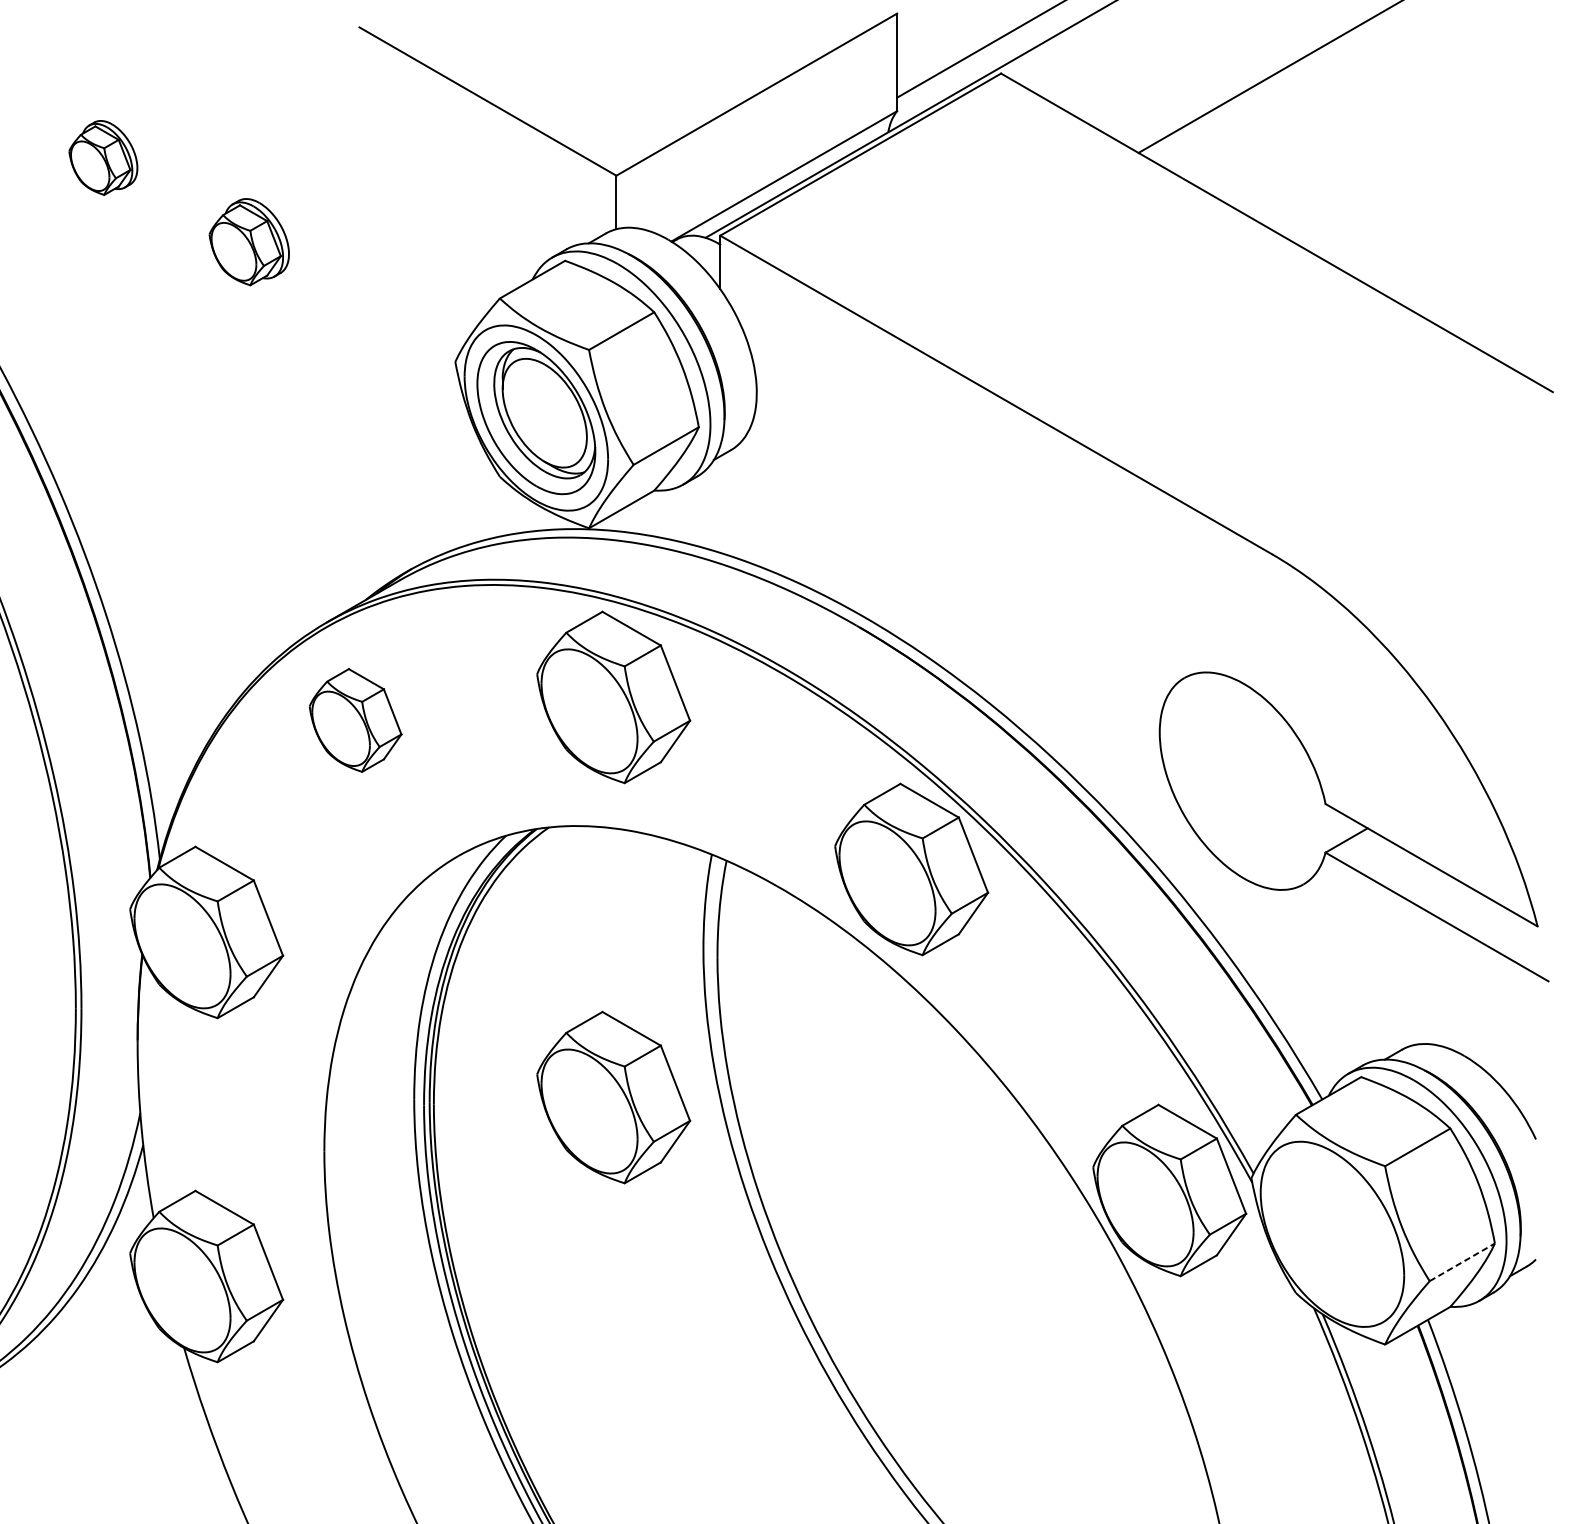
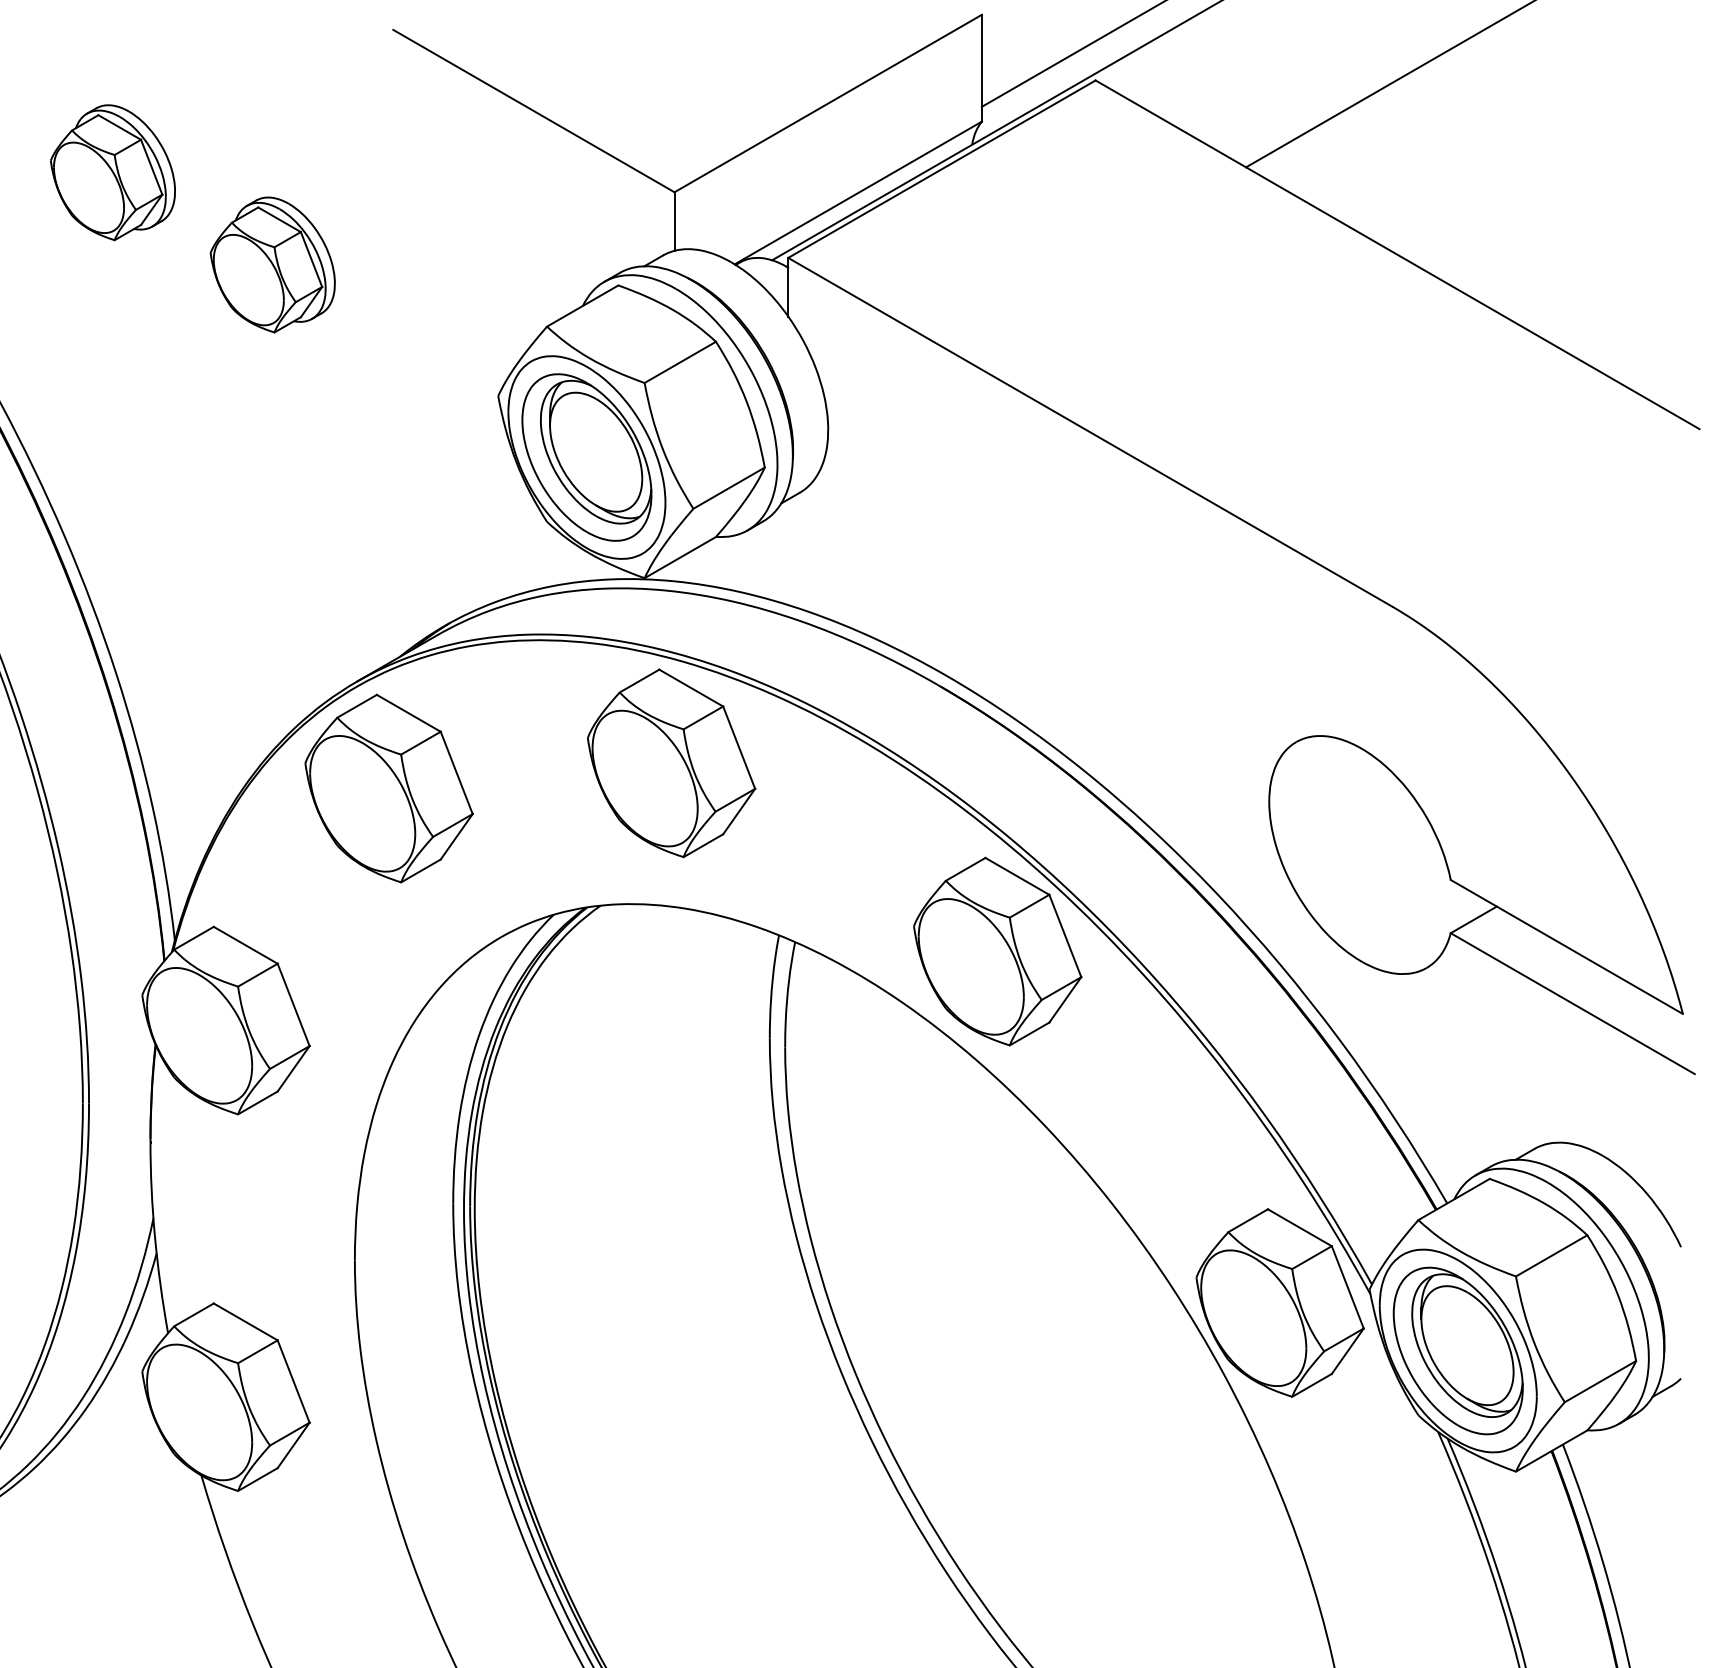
part: (102, 157) -> (112, 172), size x1.67
part: (249, 241) -> (272, 264), size x1.43
part: (355, 720) -> (388, 788), size x1.67
part: (613, 1097) -> (671, 1201), removed
part: (1331, 1233) -> (1457, 1350), added
line: (1462, 1262) -> (1600, 1381), dashed -> solid

